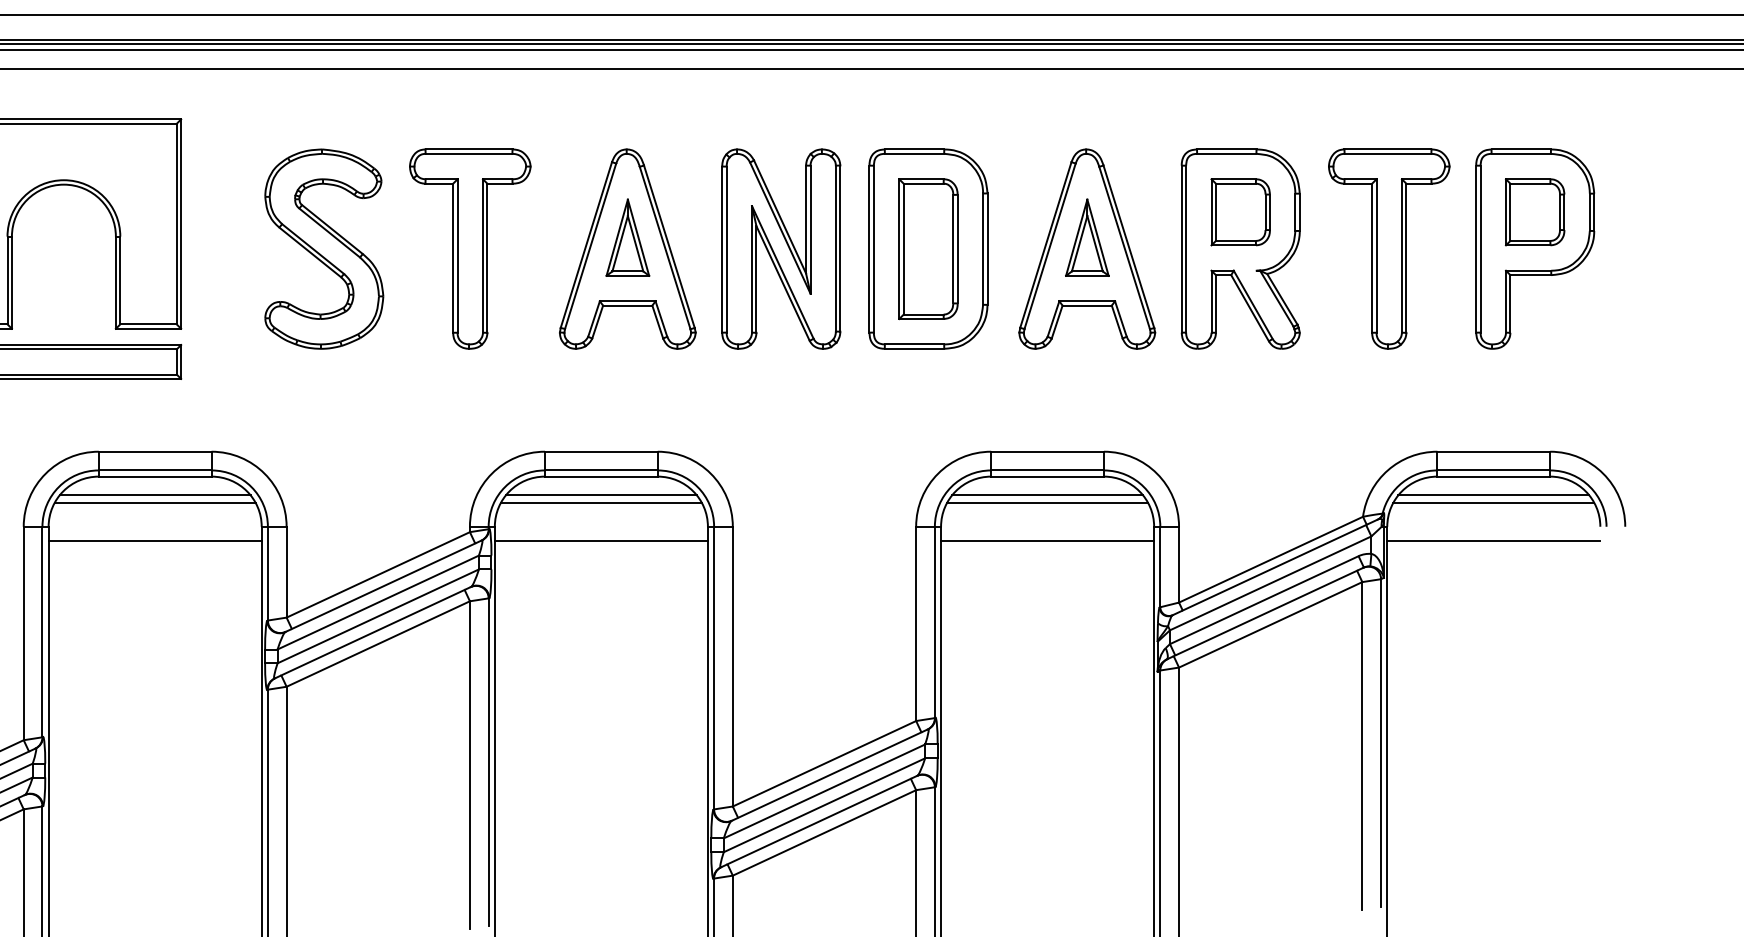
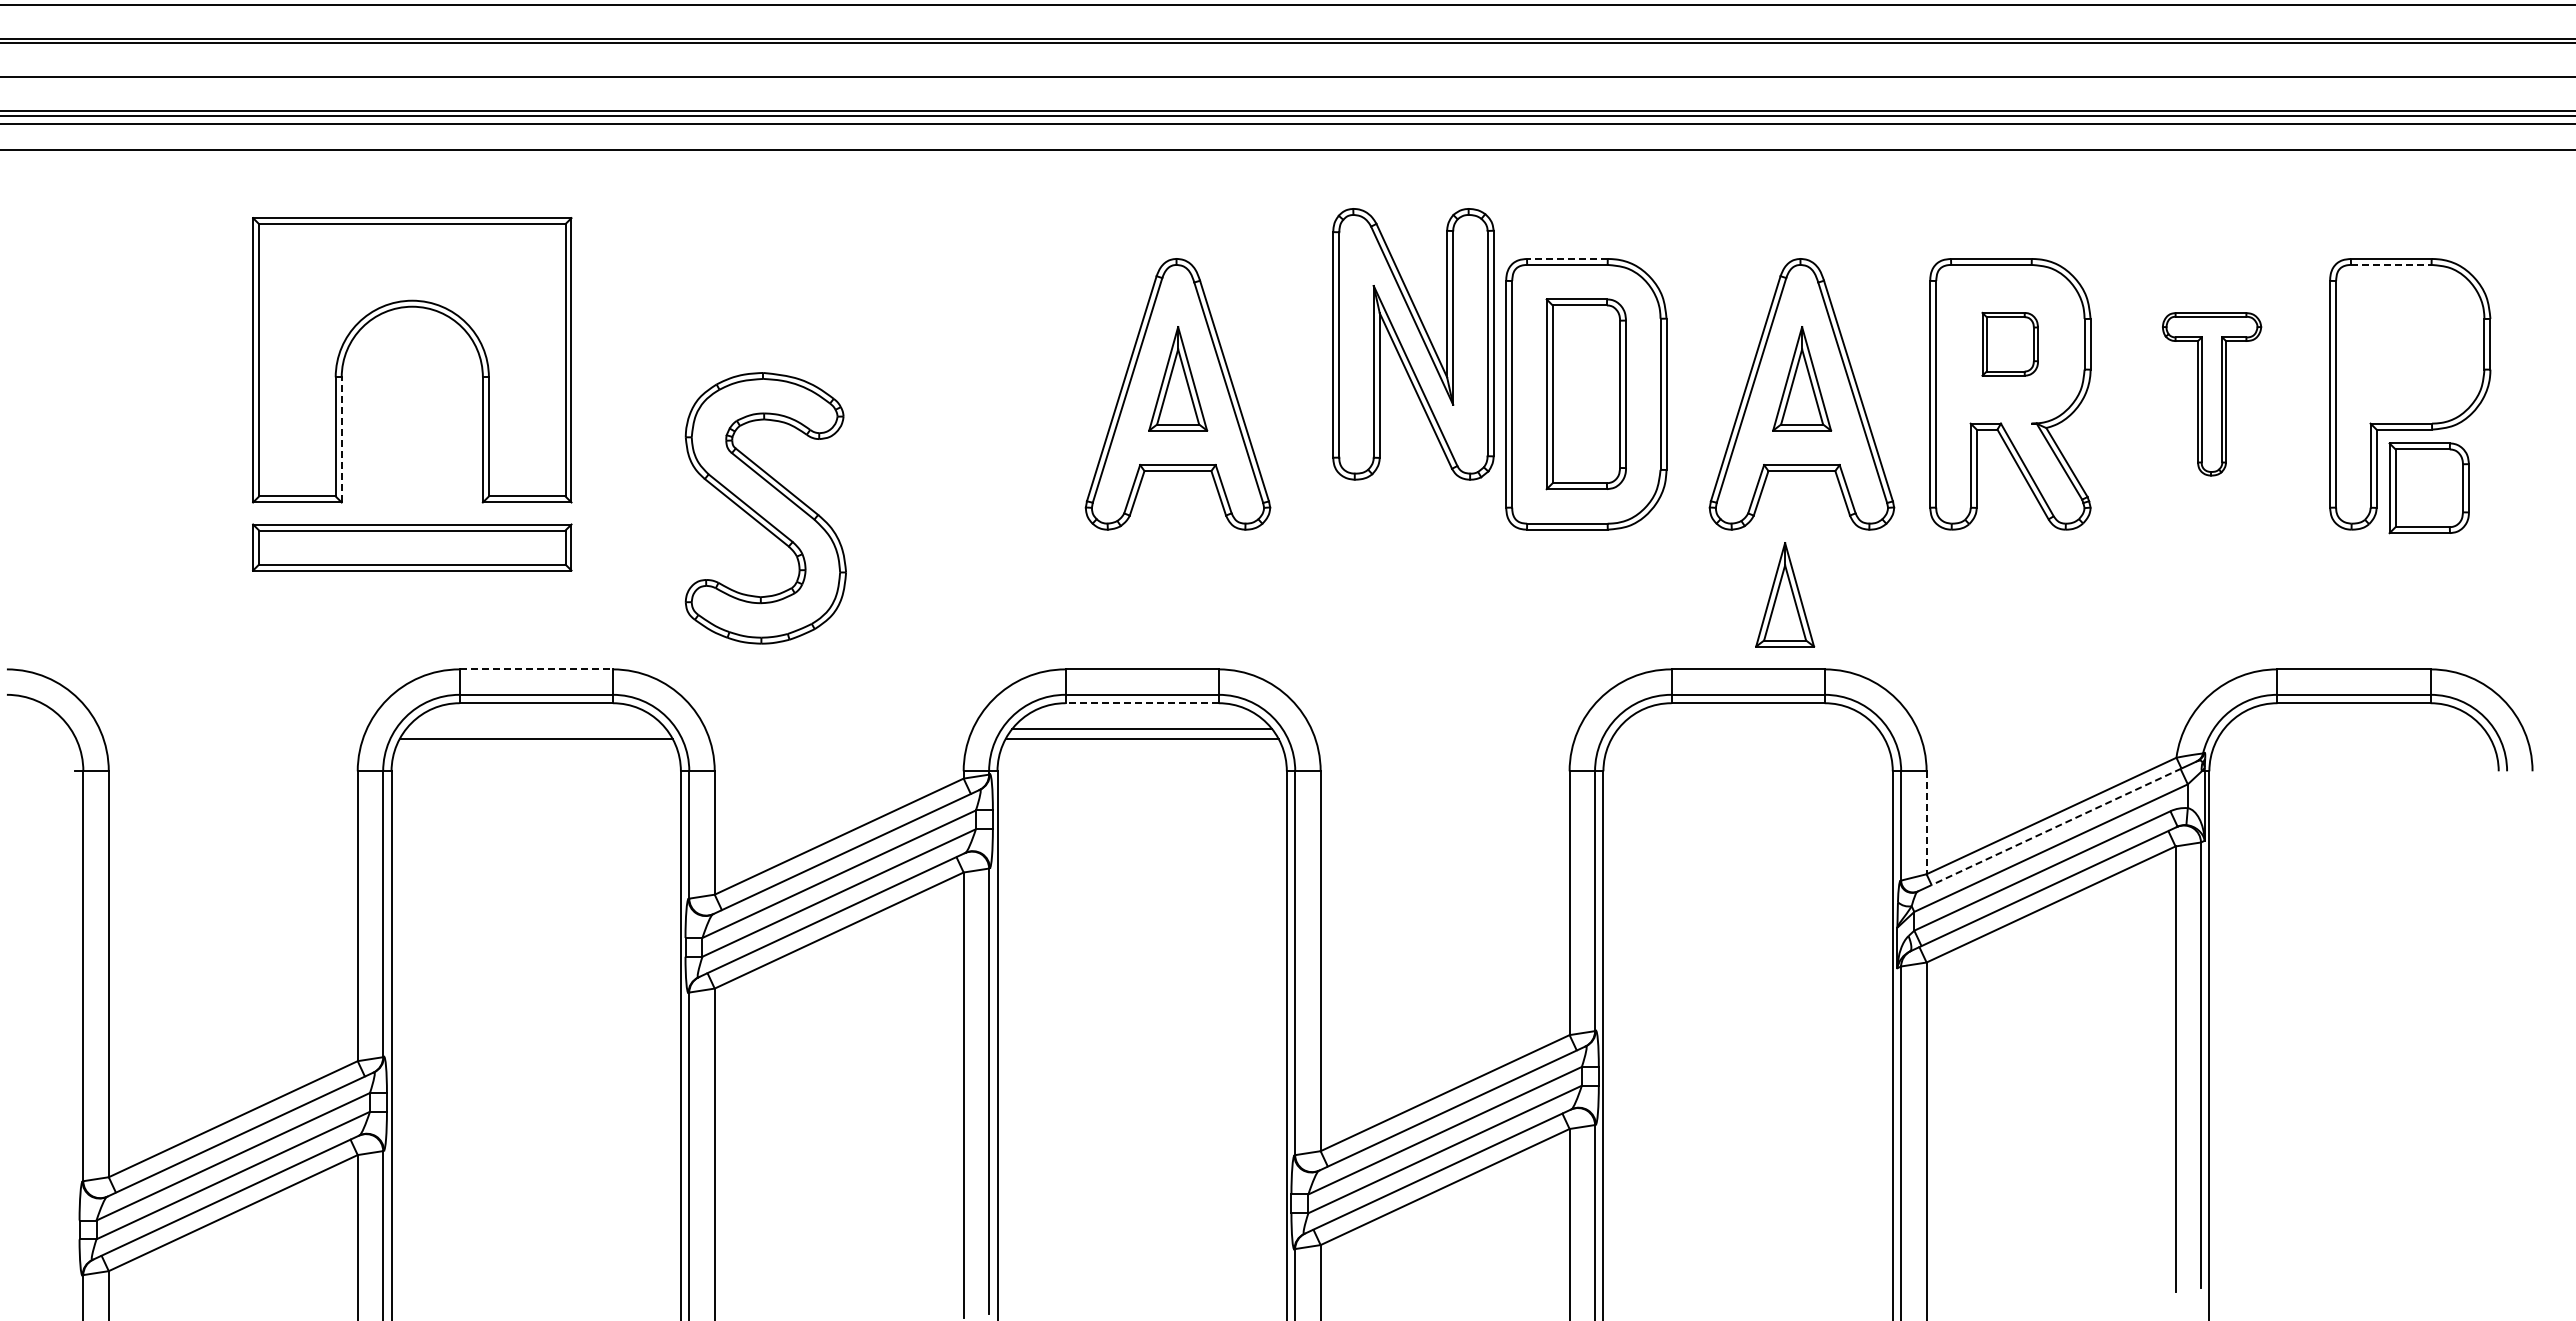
line: (913, 149) -> (1566, 258), solid -> dashed
line: (1521, 153) -> (2391, 264), solid -> dashed
part: (1240, 212) -> (2009, 344), size x0.7
part: (1534, 212) -> (2428, 488), moved
part: (324, 249) -> (765, 508), moved
part: (469, 249) -> (963, 394), removed
part: (781, 249) -> (1413, 344), moved
part: (1388, 249) -> (2211, 394), size x0.6
line: (11, 282) -> (341, 439), solid -> dashed
part: (1075, 396) -> (1785, 594), added
line: (155, 451) -> (536, 669), solid -> dashed
line: (601, 476) -> (1142, 703), solid -> dashed
line: (154, 495) -> (535, 728), removed
line: (1047, 495) -> (1747, 728), removed
line: (1493, 495) -> (2353, 728), removed
line: (1047, 503) -> (1747, 739), removed
line: (1493, 503) -> (2353, 739), removed
line: (154, 541) -> (535, 791), removed
line: (600, 541) -> (1141, 791), removed
line: (1047, 541) -> (1747, 791), removed
line: (1493, 541) -> (2353, 791), removed
line: (1178, 565) -> (1926, 823), solid -> dashed
line: (1274, 567) -> (2056, 826), solid -> dashed

